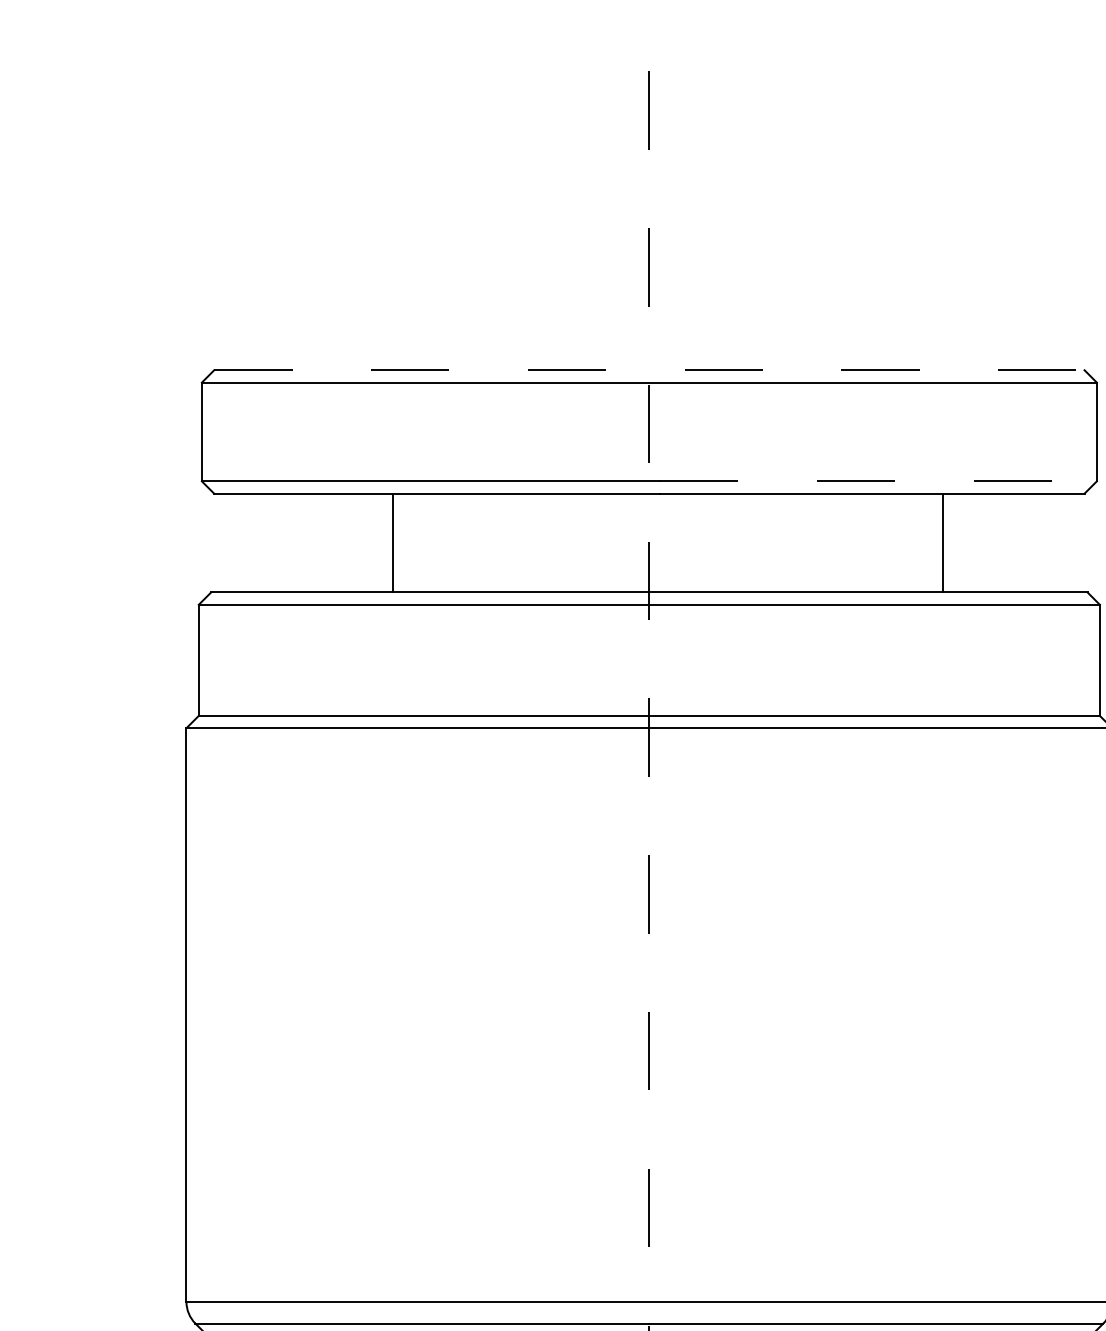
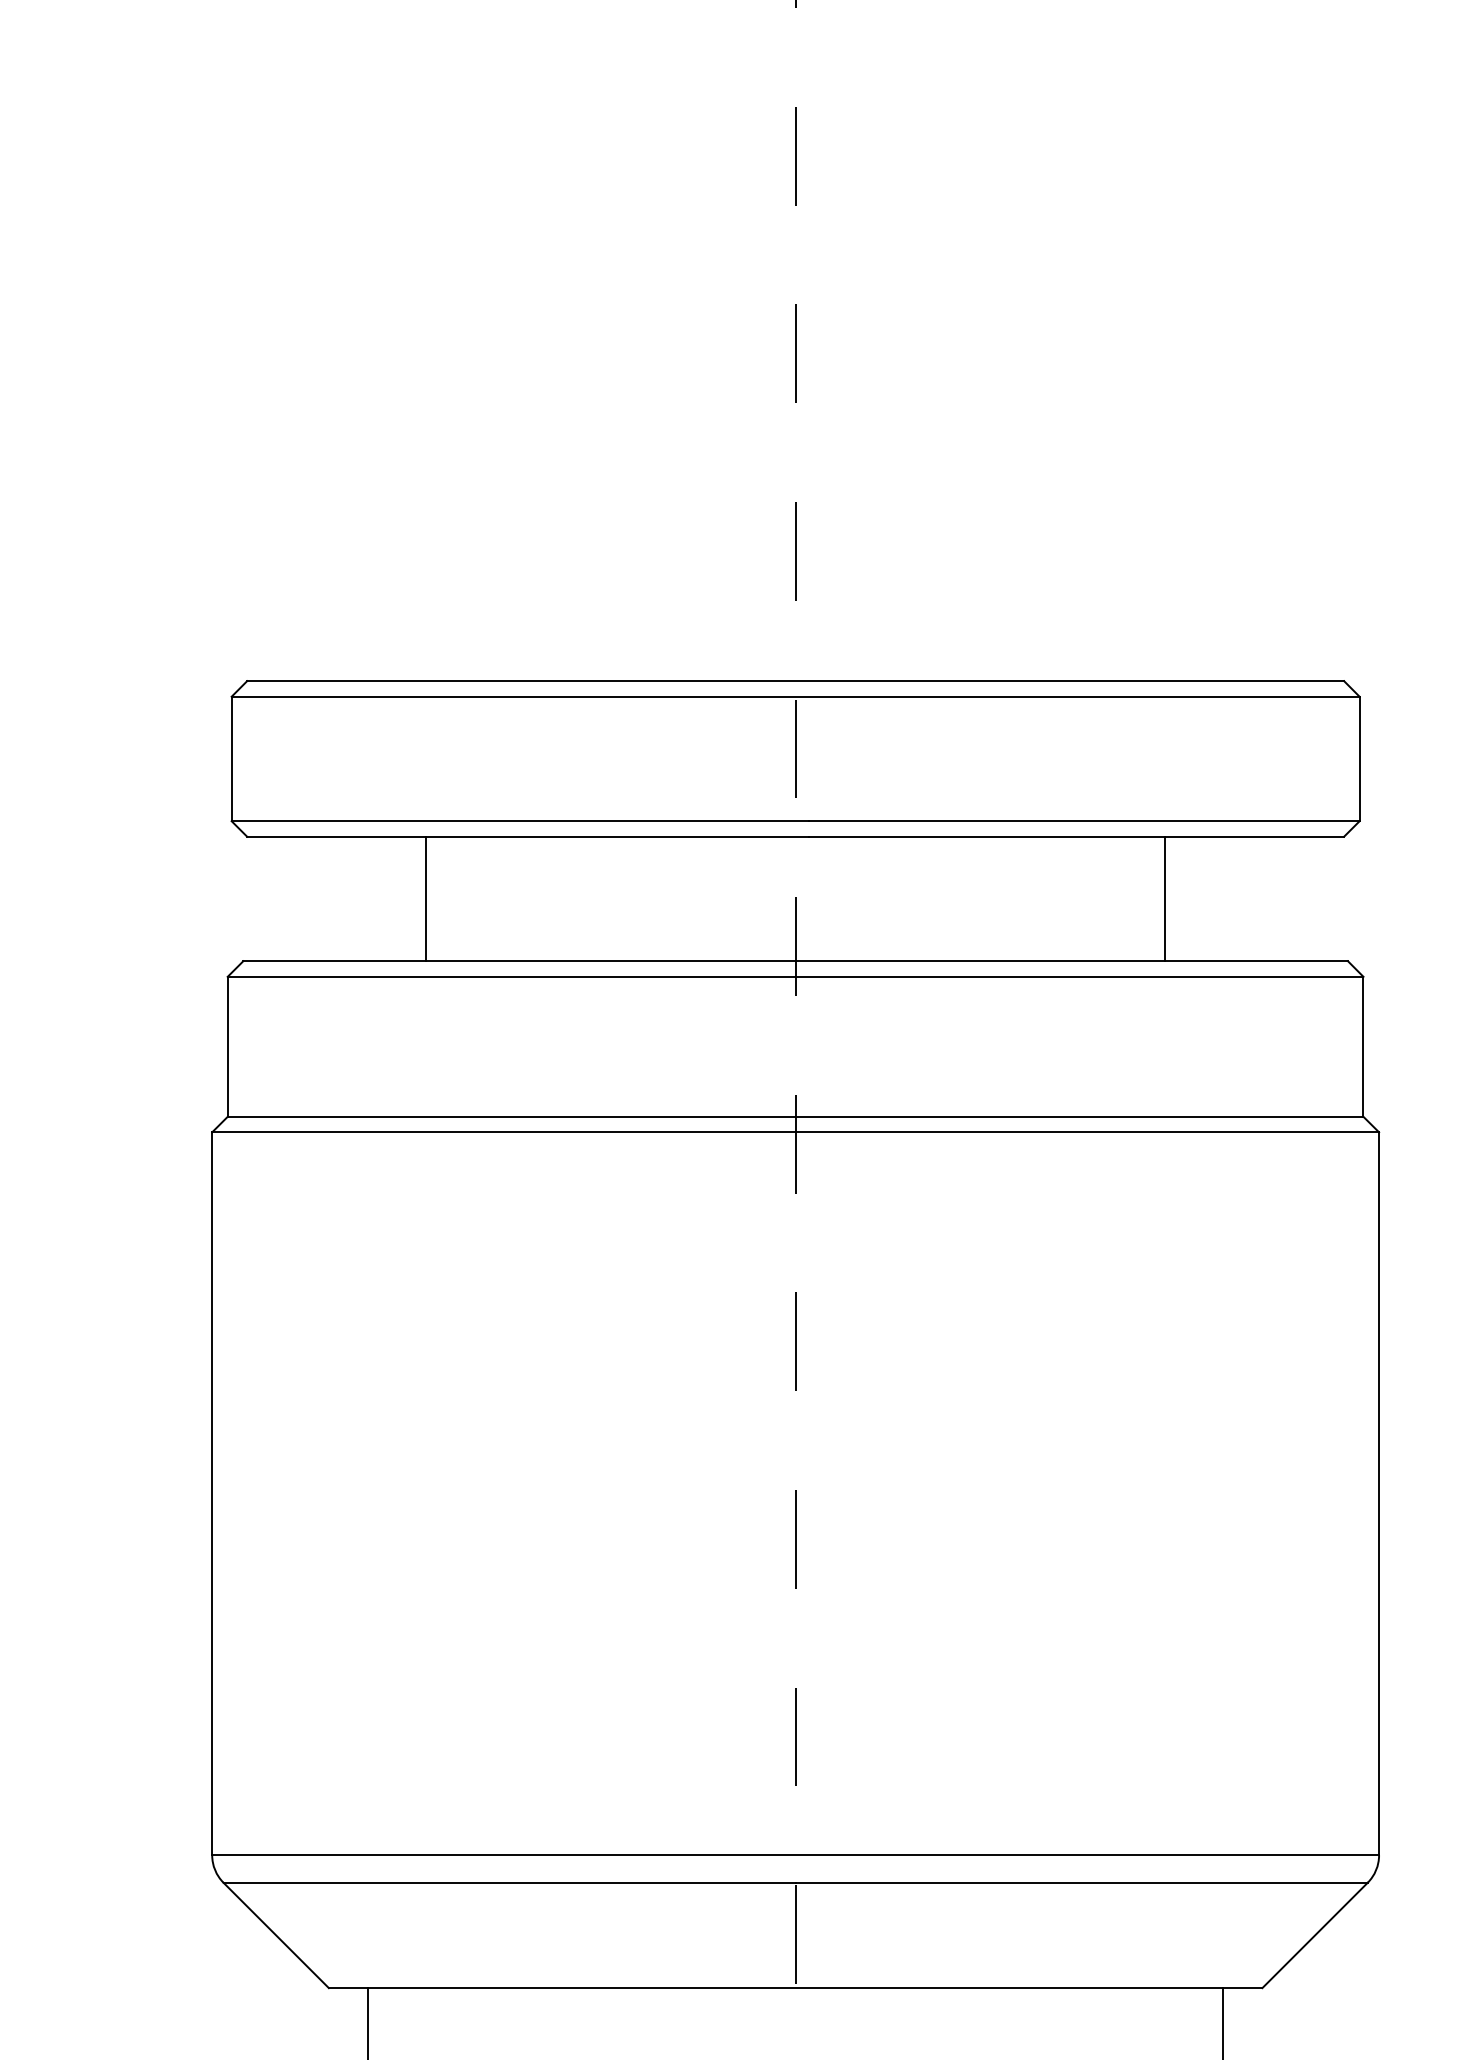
line: (650, 370) -> (796, 681), dashed -> solid
line: (878, 481) -> (1084, 821), dashed -> solid
line: (393, 542) -> (426, 898), moved

